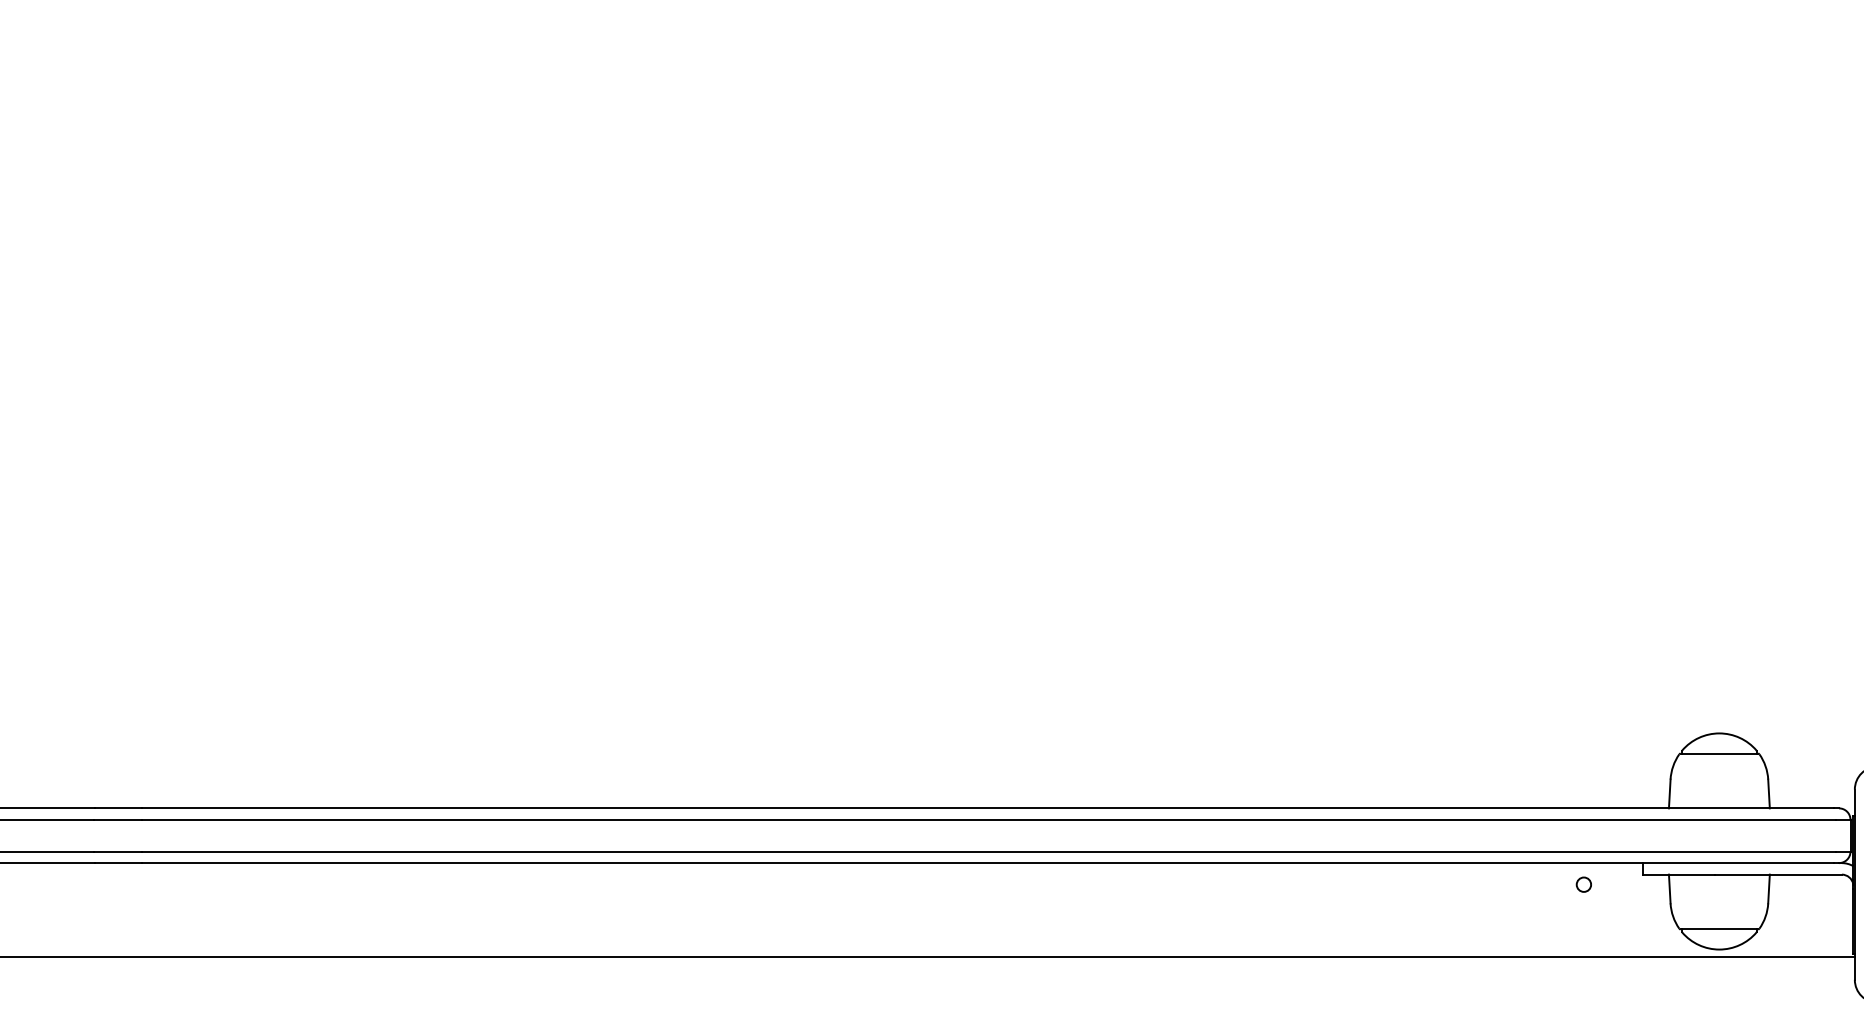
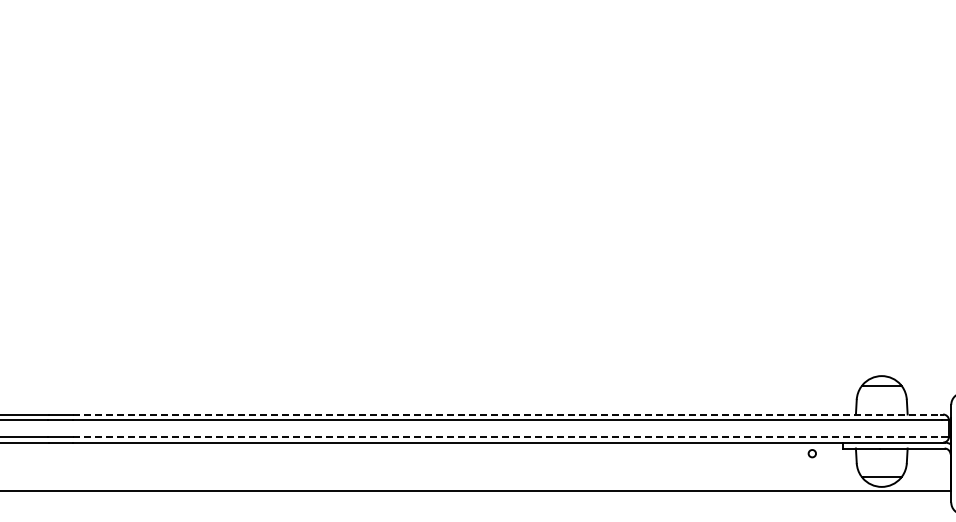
line: (987, 808) -> (506, 414), solid -> dashed
line: (989, 851) -> (507, 436), solid -> dashed

